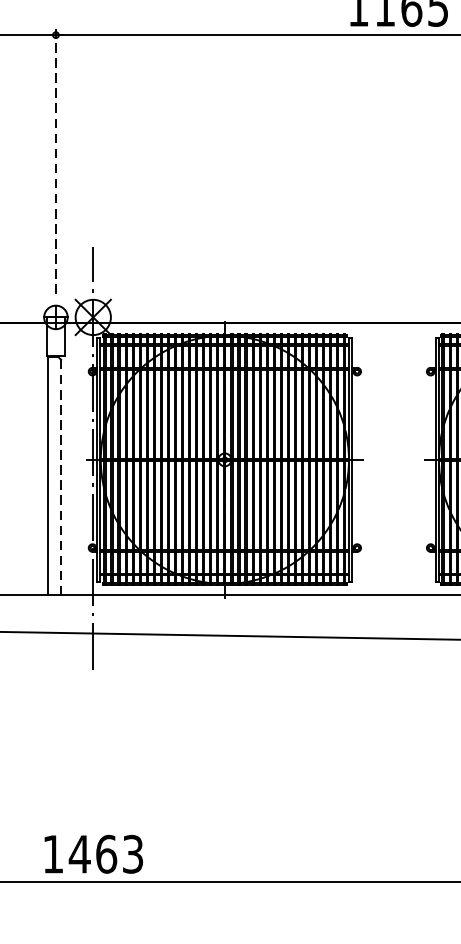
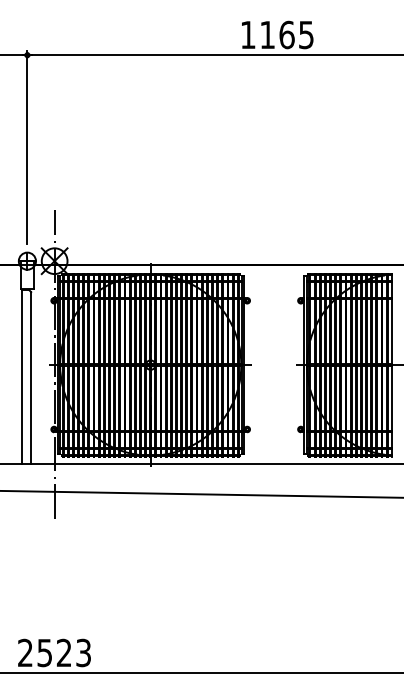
line: (56, 161) -> (27, 147), dashed -> solid
line: (61, 476) -> (31, 377), dashed -> solid
text: (80, 853) -> (45, 652), 1463 -> 2523

